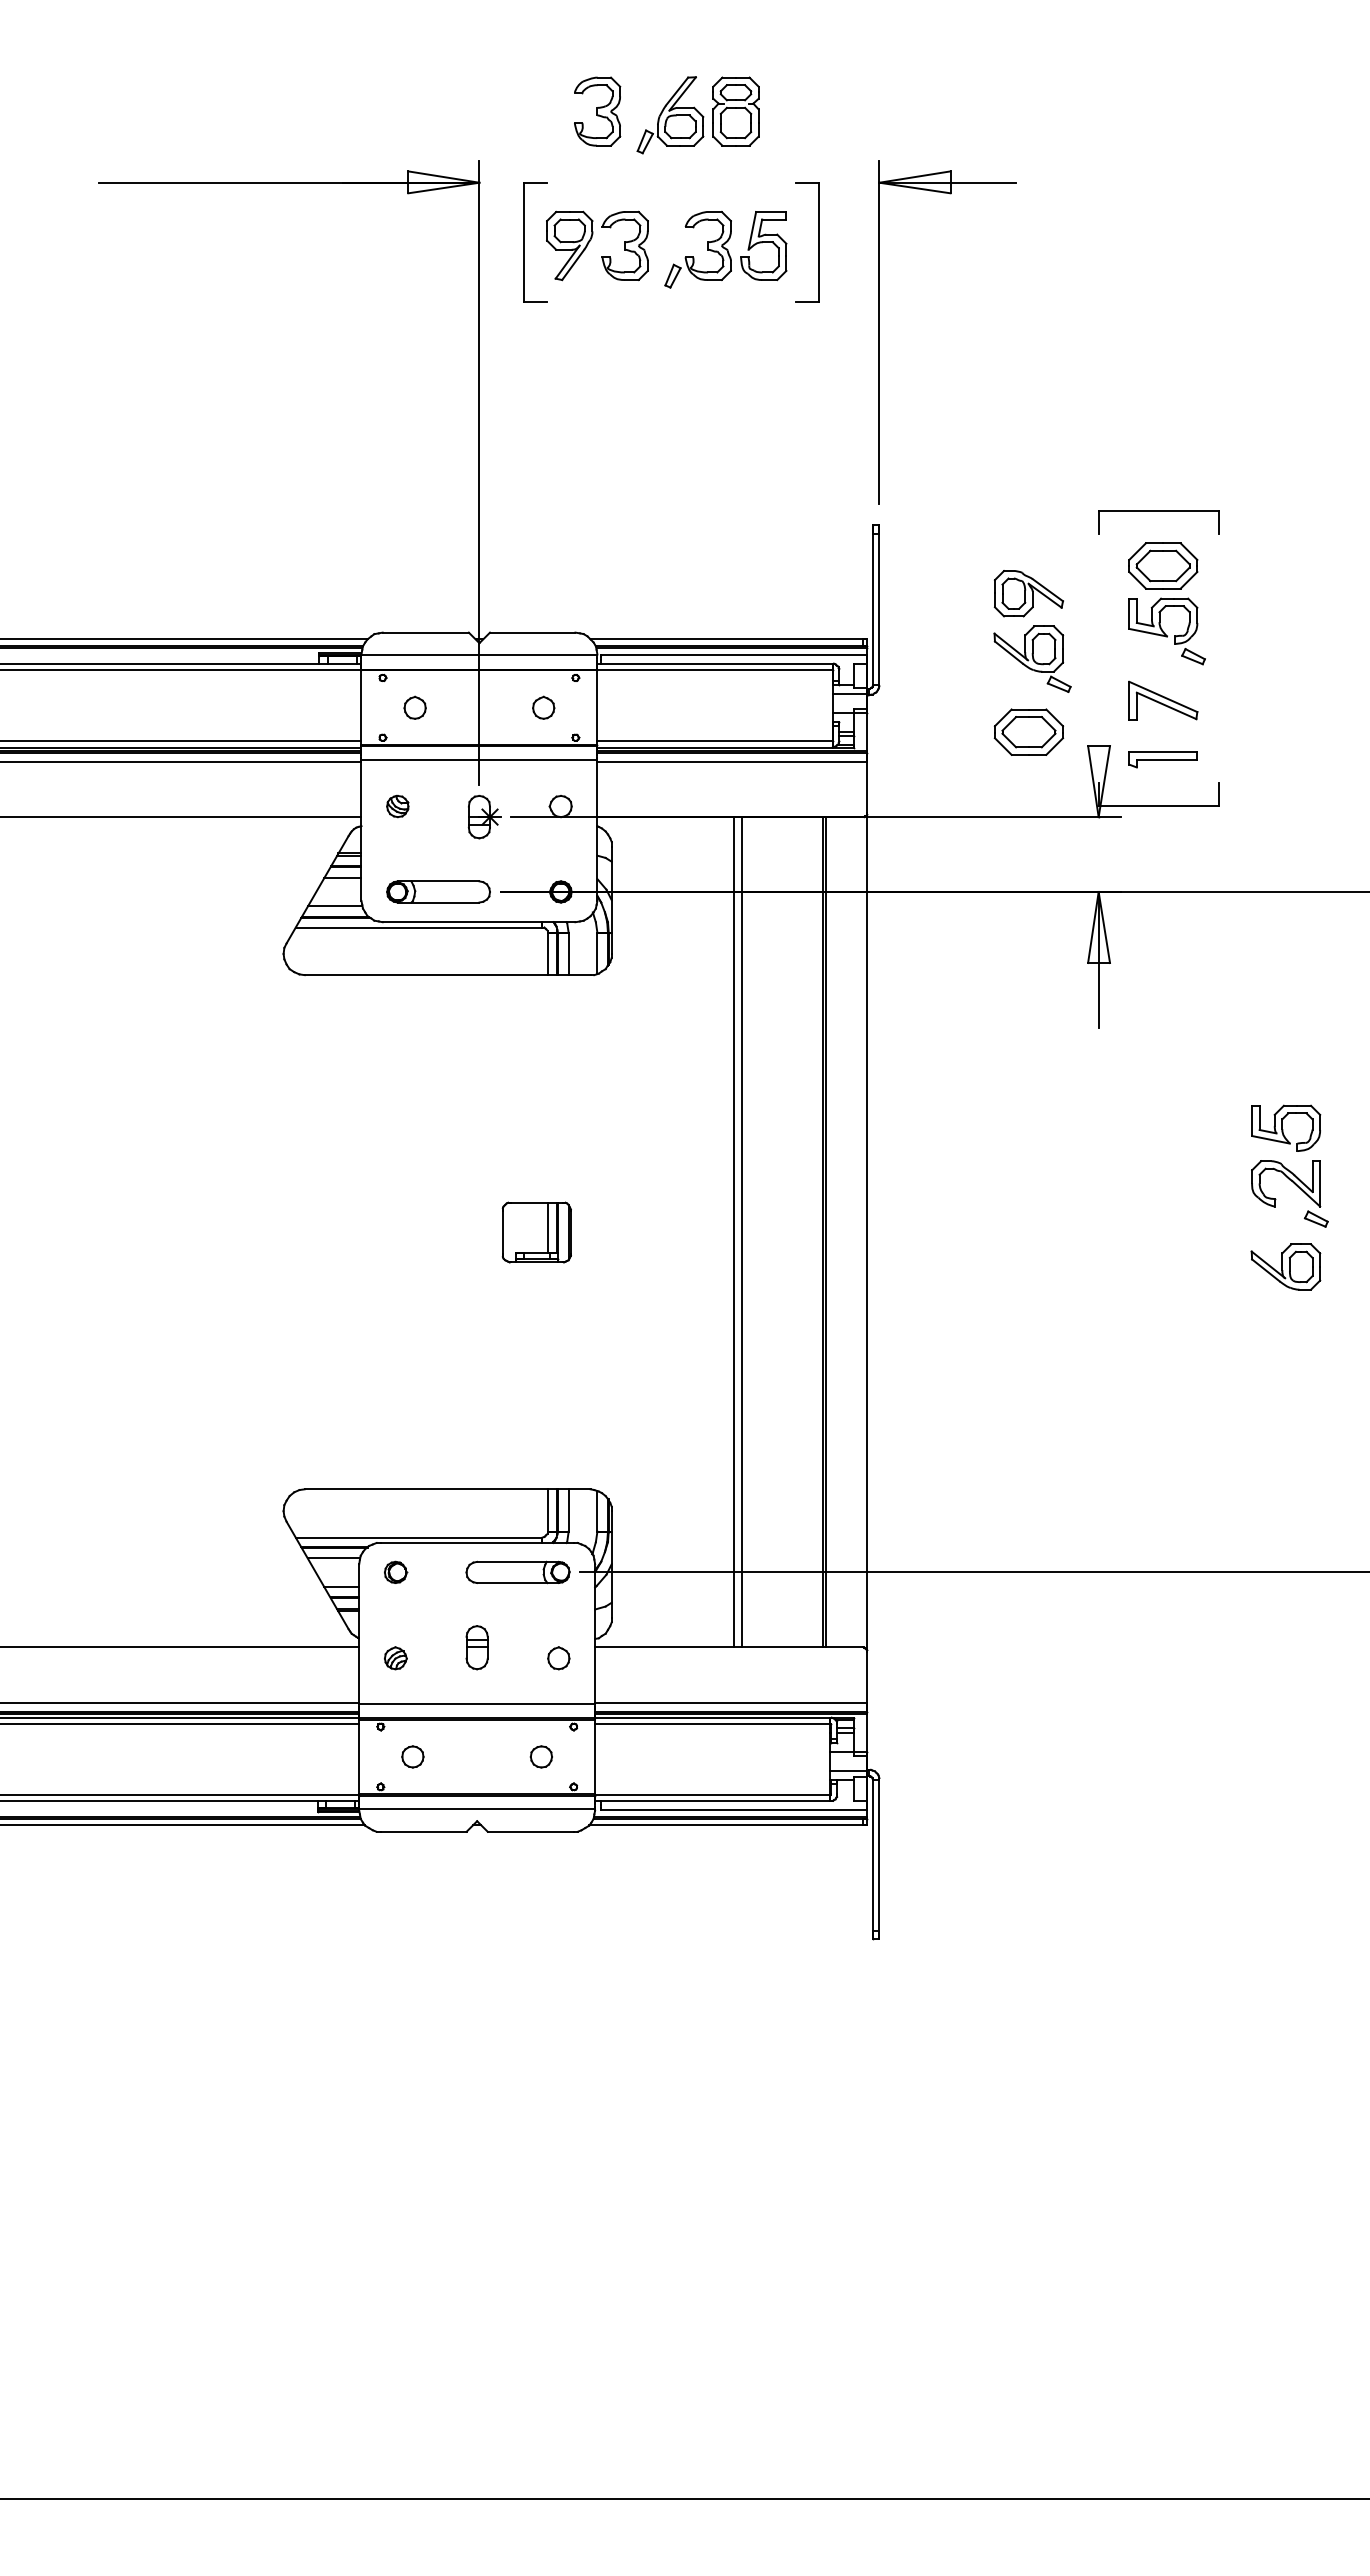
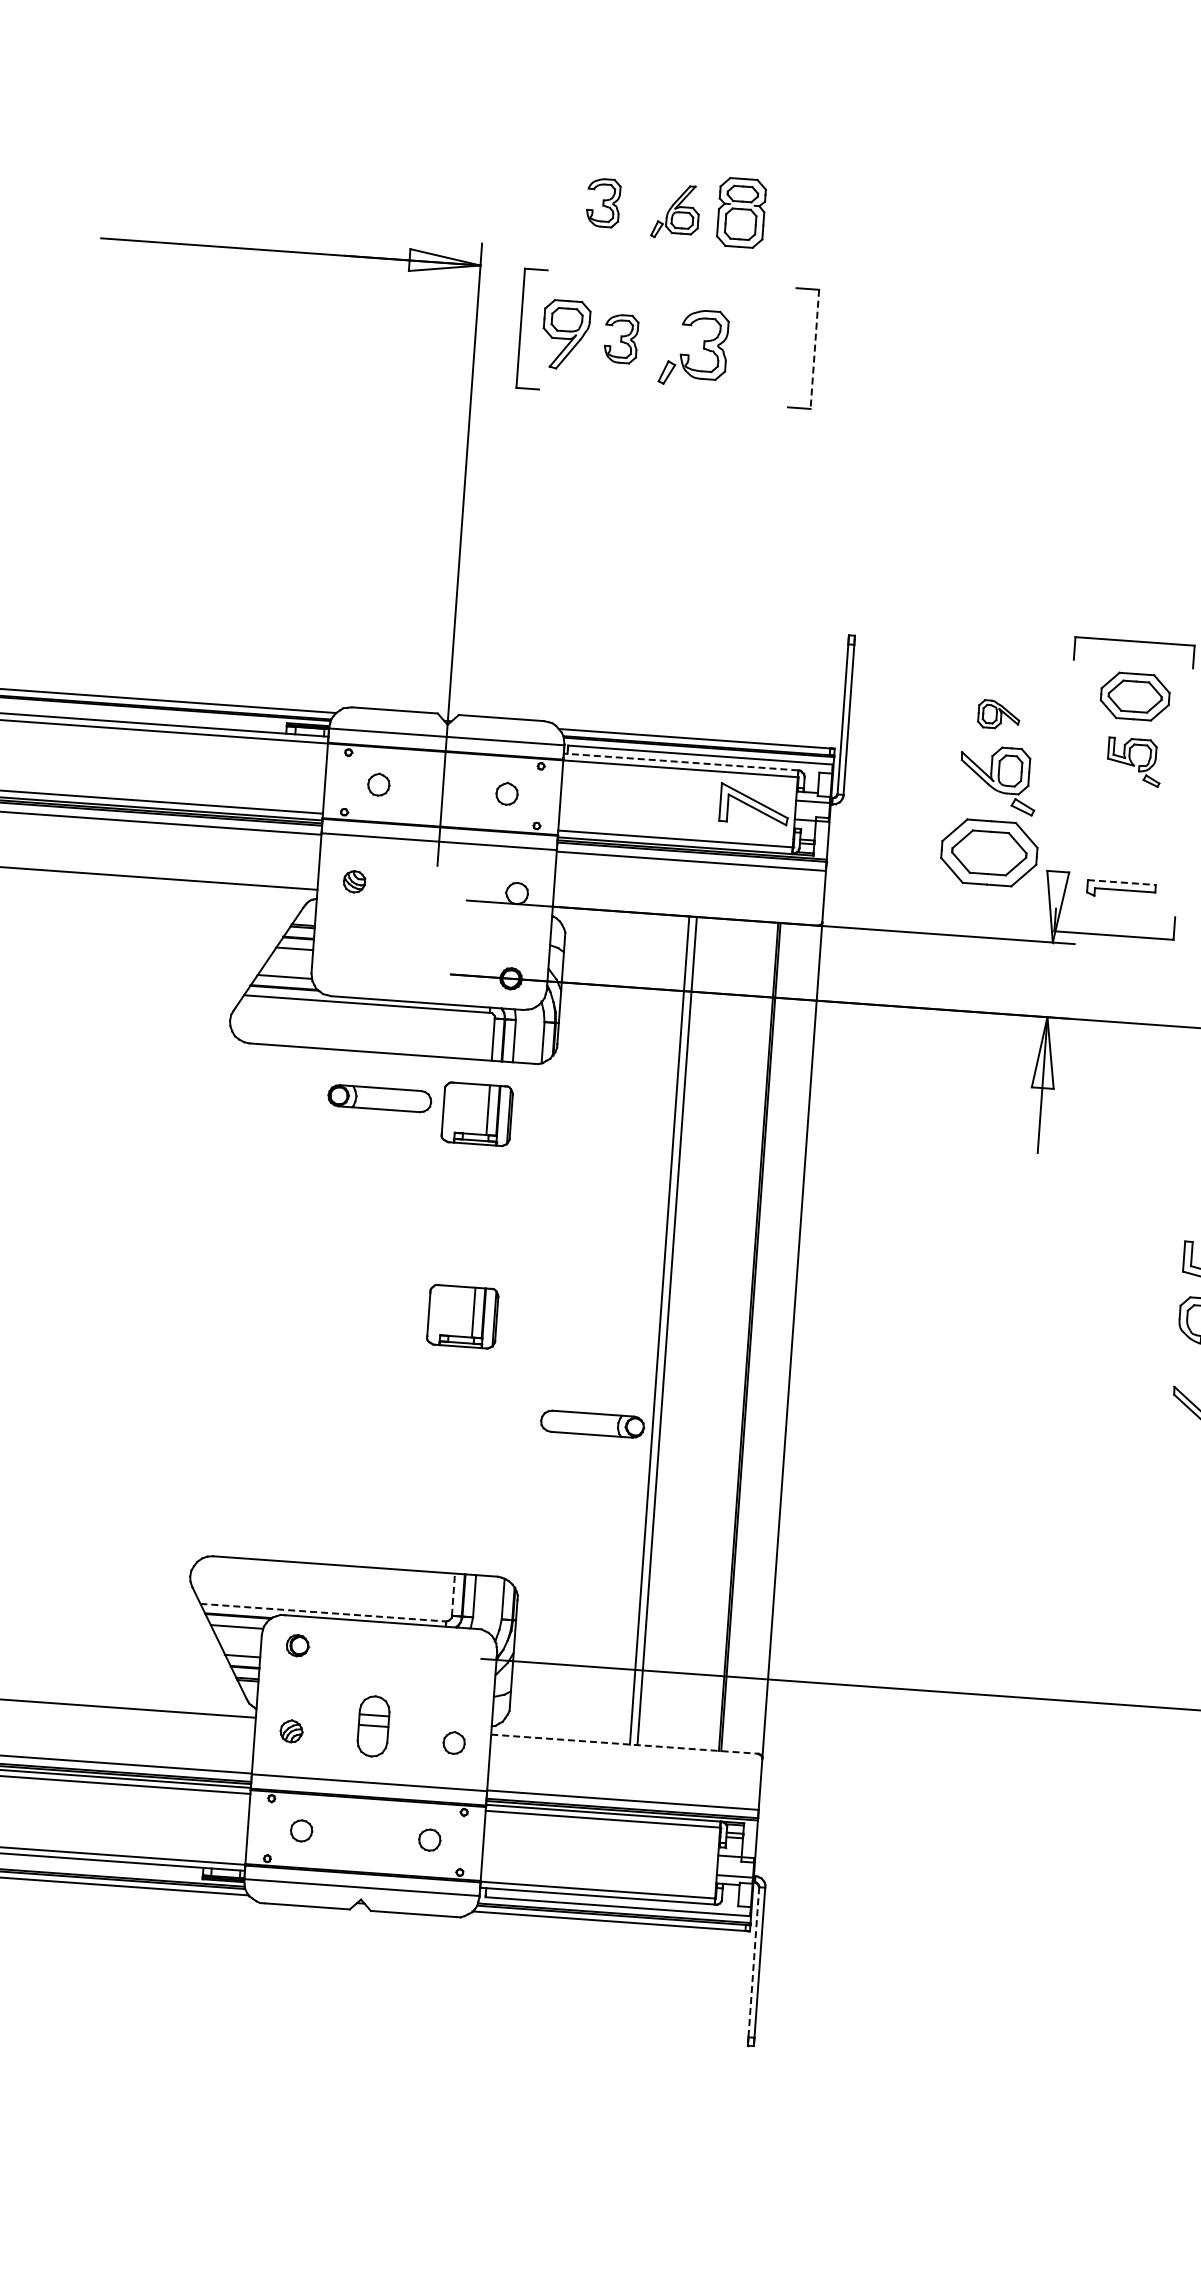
part: (597, 111) -> (603, 202), size x0.7
part: (670, 115) -> (675, 212), size x0.7
line: (818, 242) -> (814, 349), solid -> dashed
part: (624, 245) -> (620, 338), size x0.7
part: (763, 246) -> (759, 349), removed
part: (879, 332) -> (868, 443), removed
part: (1028, 593) -> (998, 714), size x0.6
part: (1166, 631) -> (1133, 762), size x0.7
line: (714, 663) -> (680, 761), solid -> dashed
part: (1163, 700) -> (754, 804), moved
part: (1028, 731) -> (988, 852), size x1.4
line: (1163, 752) -> (1122, 882), solid -> dashed
part: (484, 817) -> (440, 899), removed
part: (438, 891) -> (379, 1098), moved
part: (536, 1029) -> (476, 1114), added
line: (547, 1509) -> (453, 1593), solid -> dashed
line: (419, 1537) -> (323, 1612), solid -> dashed
part: (517, 1572) -> (592, 1424), moved
part: (476, 1647) -> (372, 1726), size x1.4
line: (728, 1647) -> (624, 1744), solid -> dashed
line: (873, 1856) -> (753, 1963), solid -> dashed

